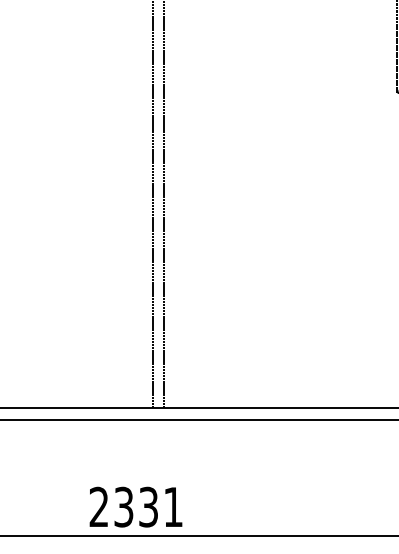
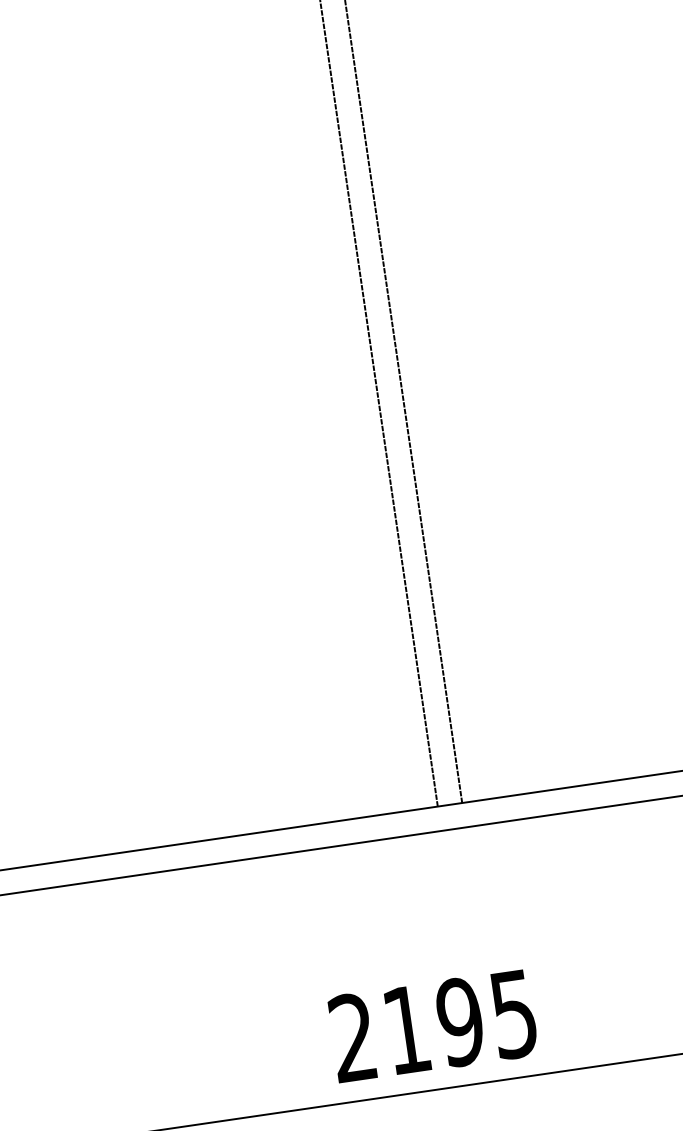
text: (148, 506) -> (459, 1020), 2331 -> 2195

